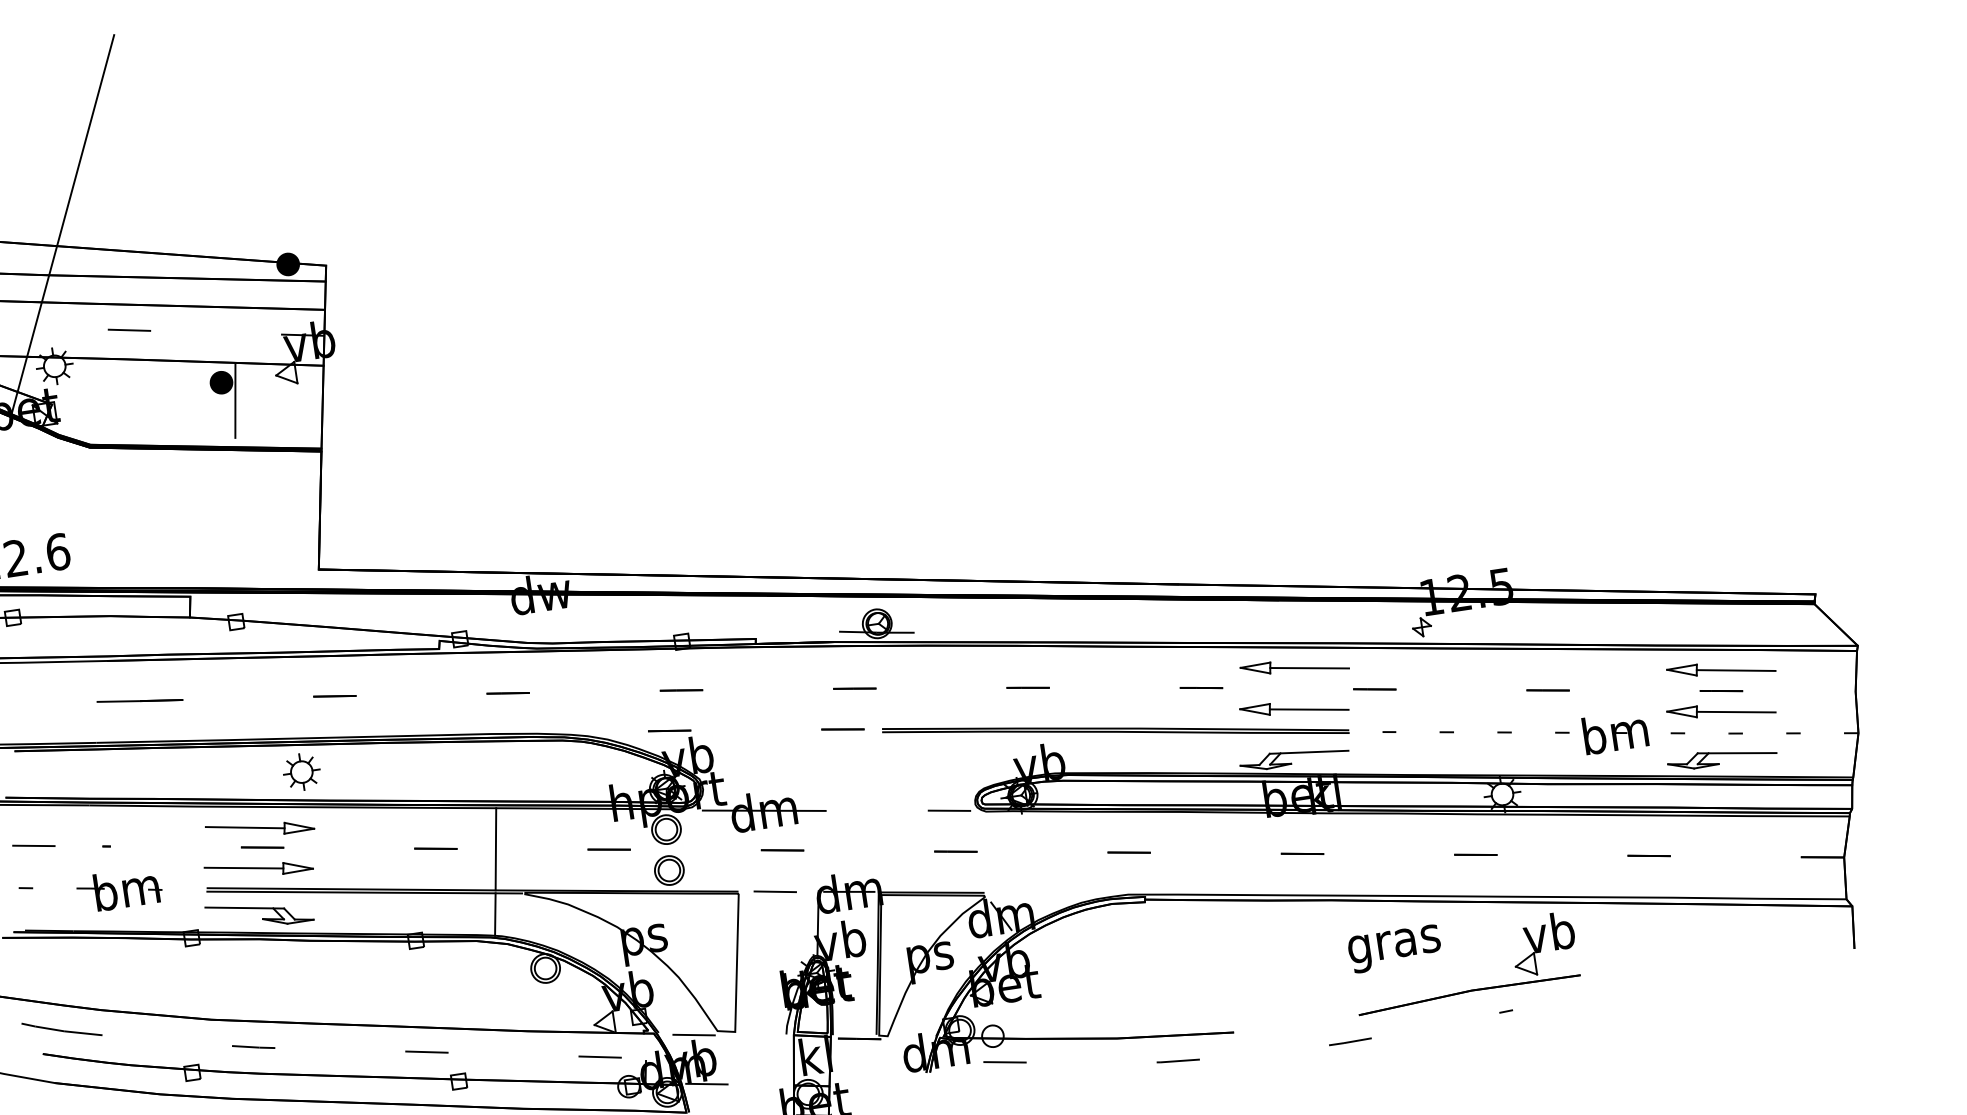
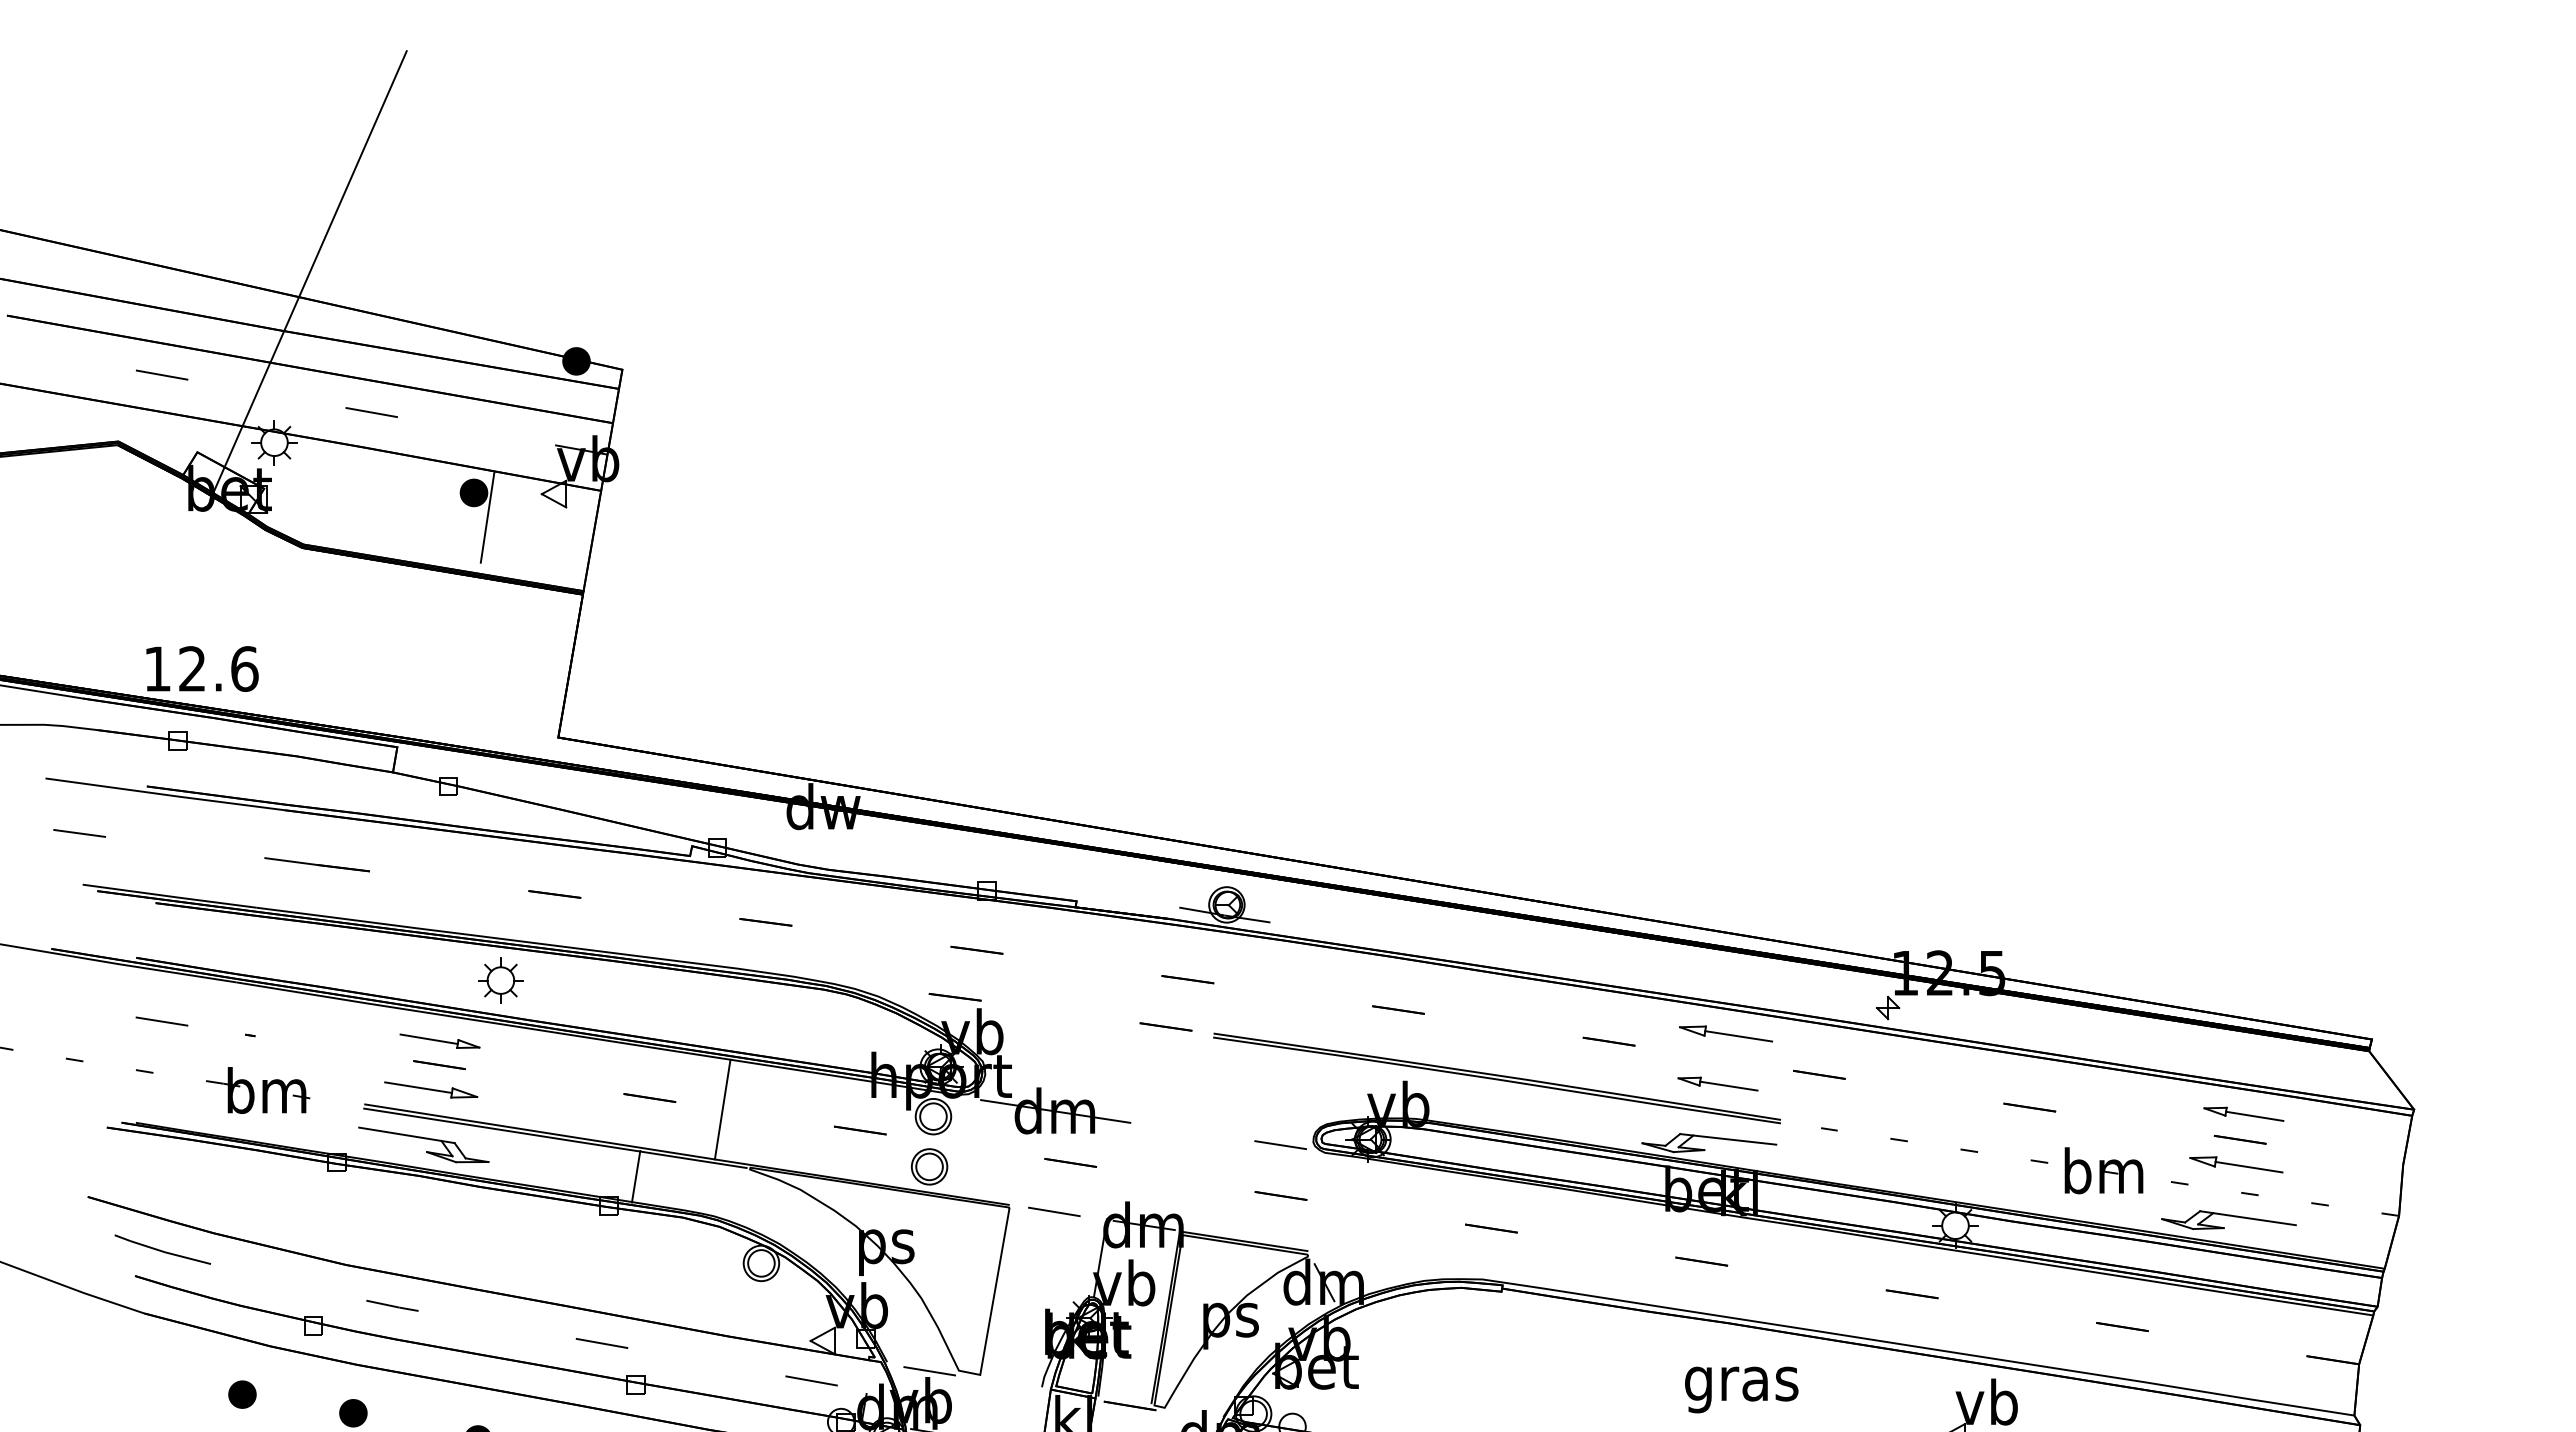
part: (1294, 667) -> (1725, 1033), size x0.7
part: (1721, 670) -> (2243, 1114), size x0.6
part: (1293, 708) -> (1717, 1083), size x0.6
part: (1721, 711) -> (2236, 1164), size x0.7
part: (259, 828) -> (439, 1041), size x0.6
part: (258, 868) -> (430, 1089), size x0.7
line: (494, 914) -> (635, 1176), moved
text: (1394, 948) -> (1741, 1389), moved

